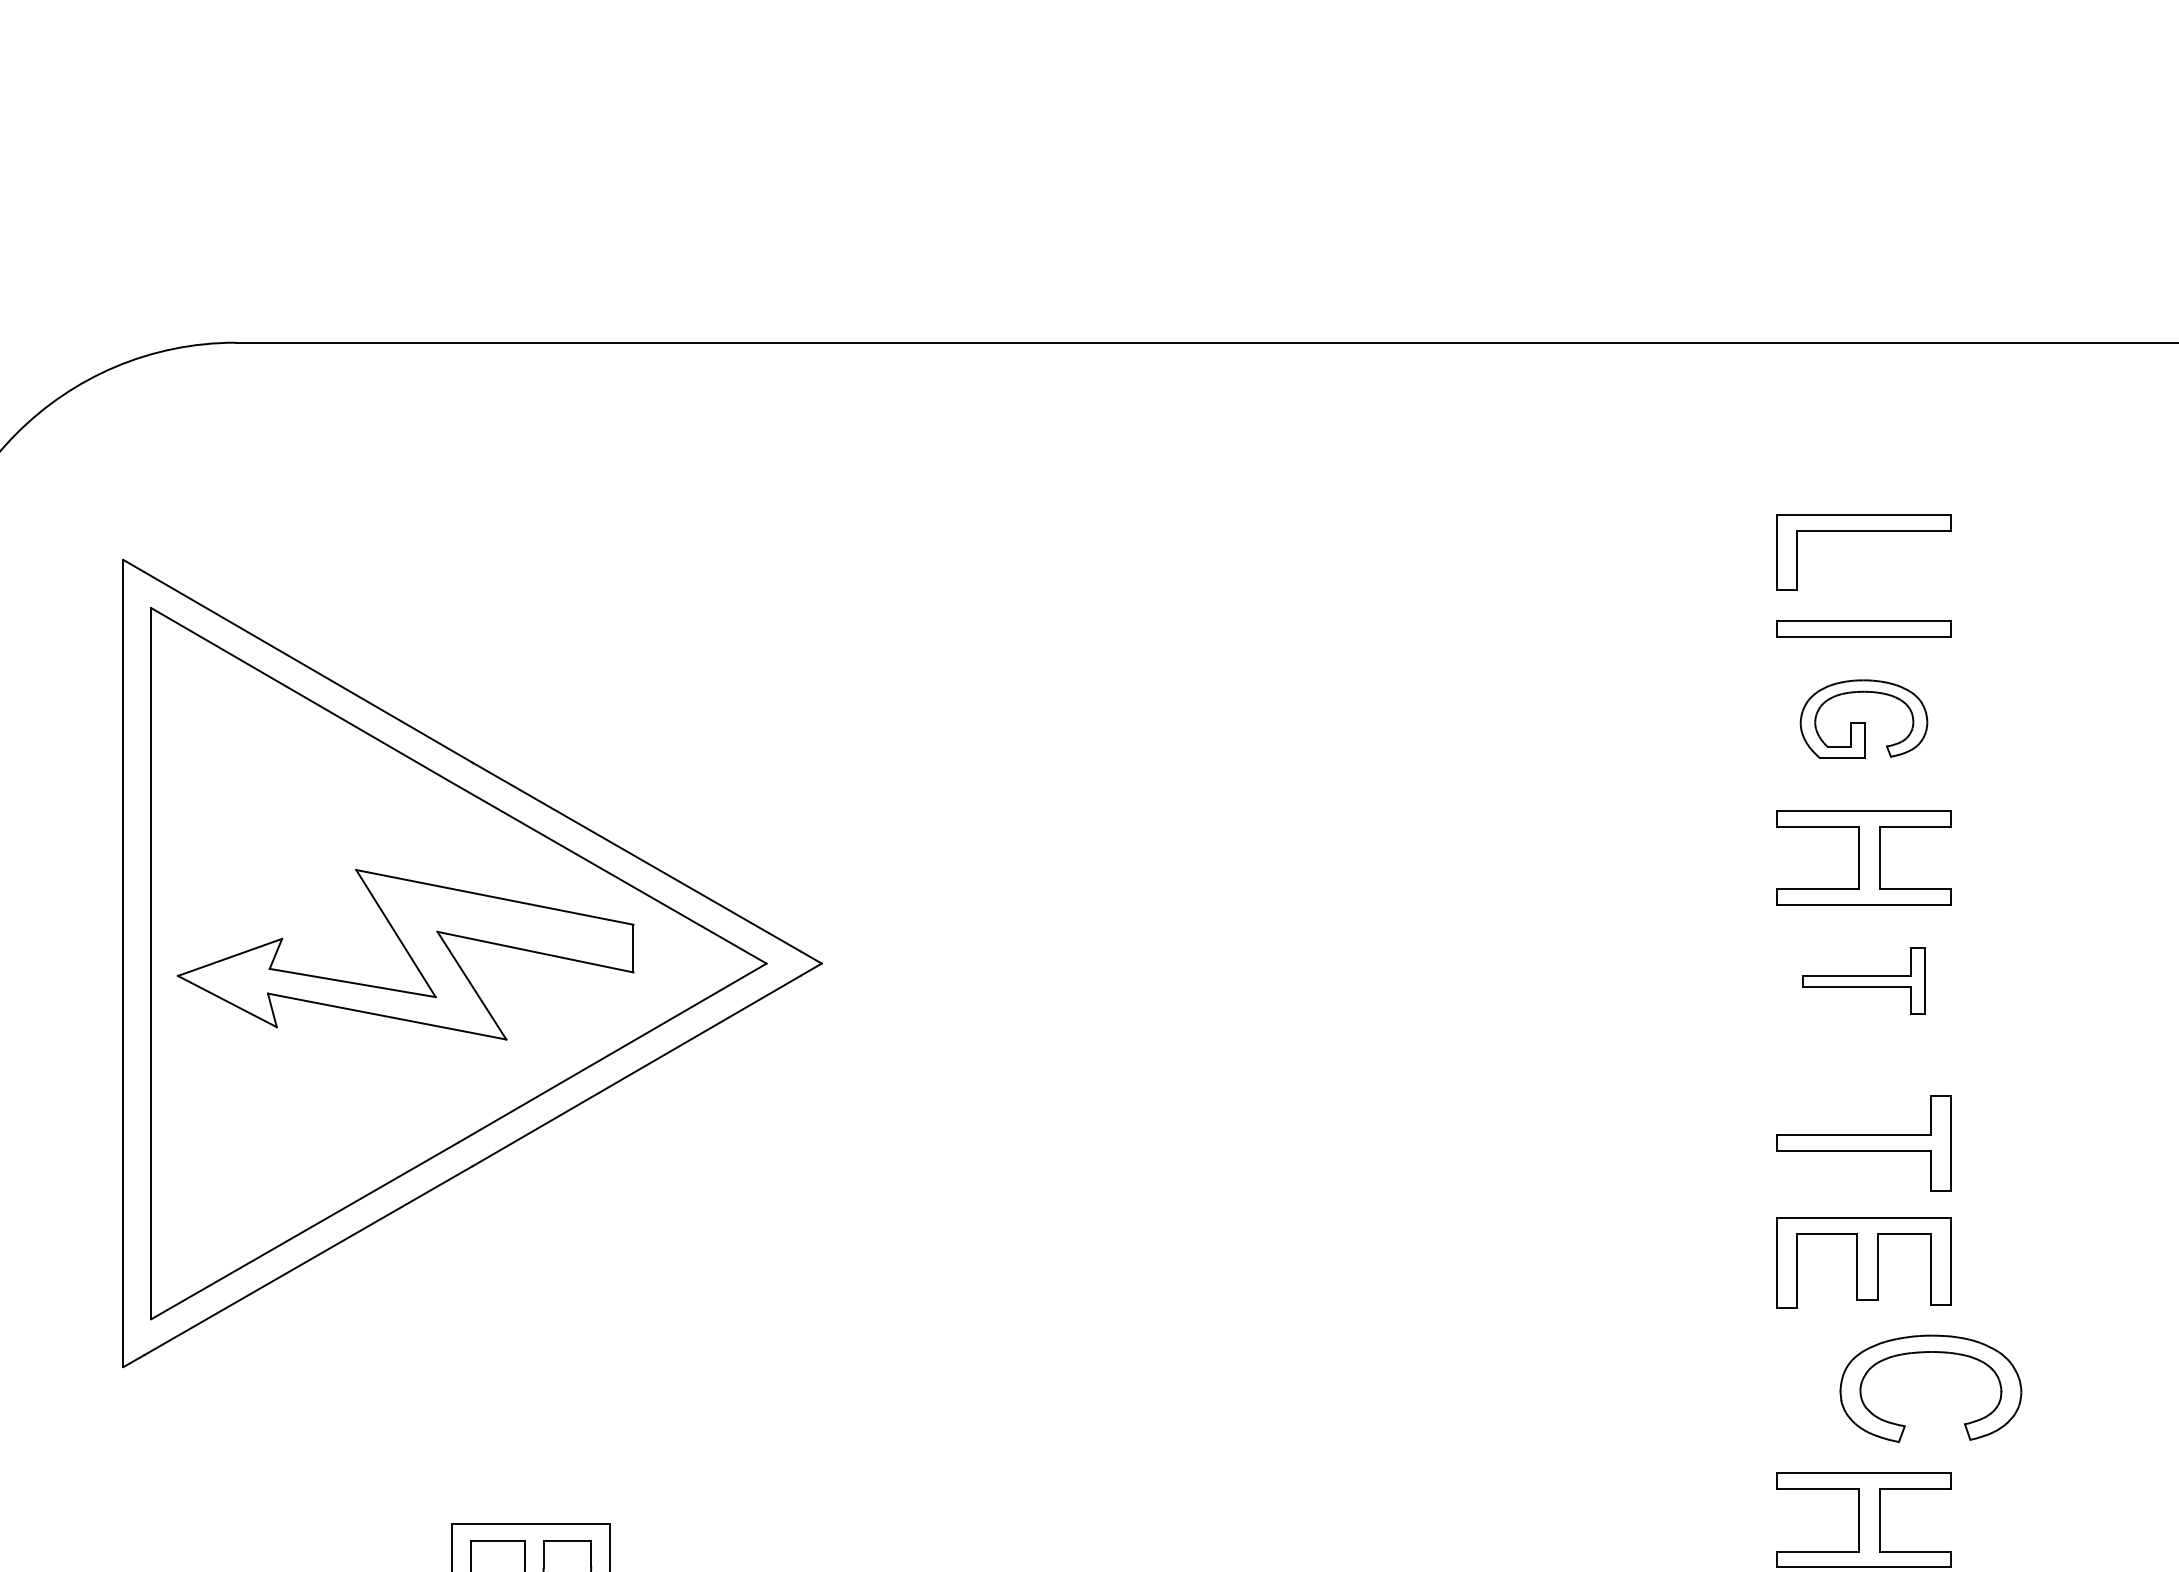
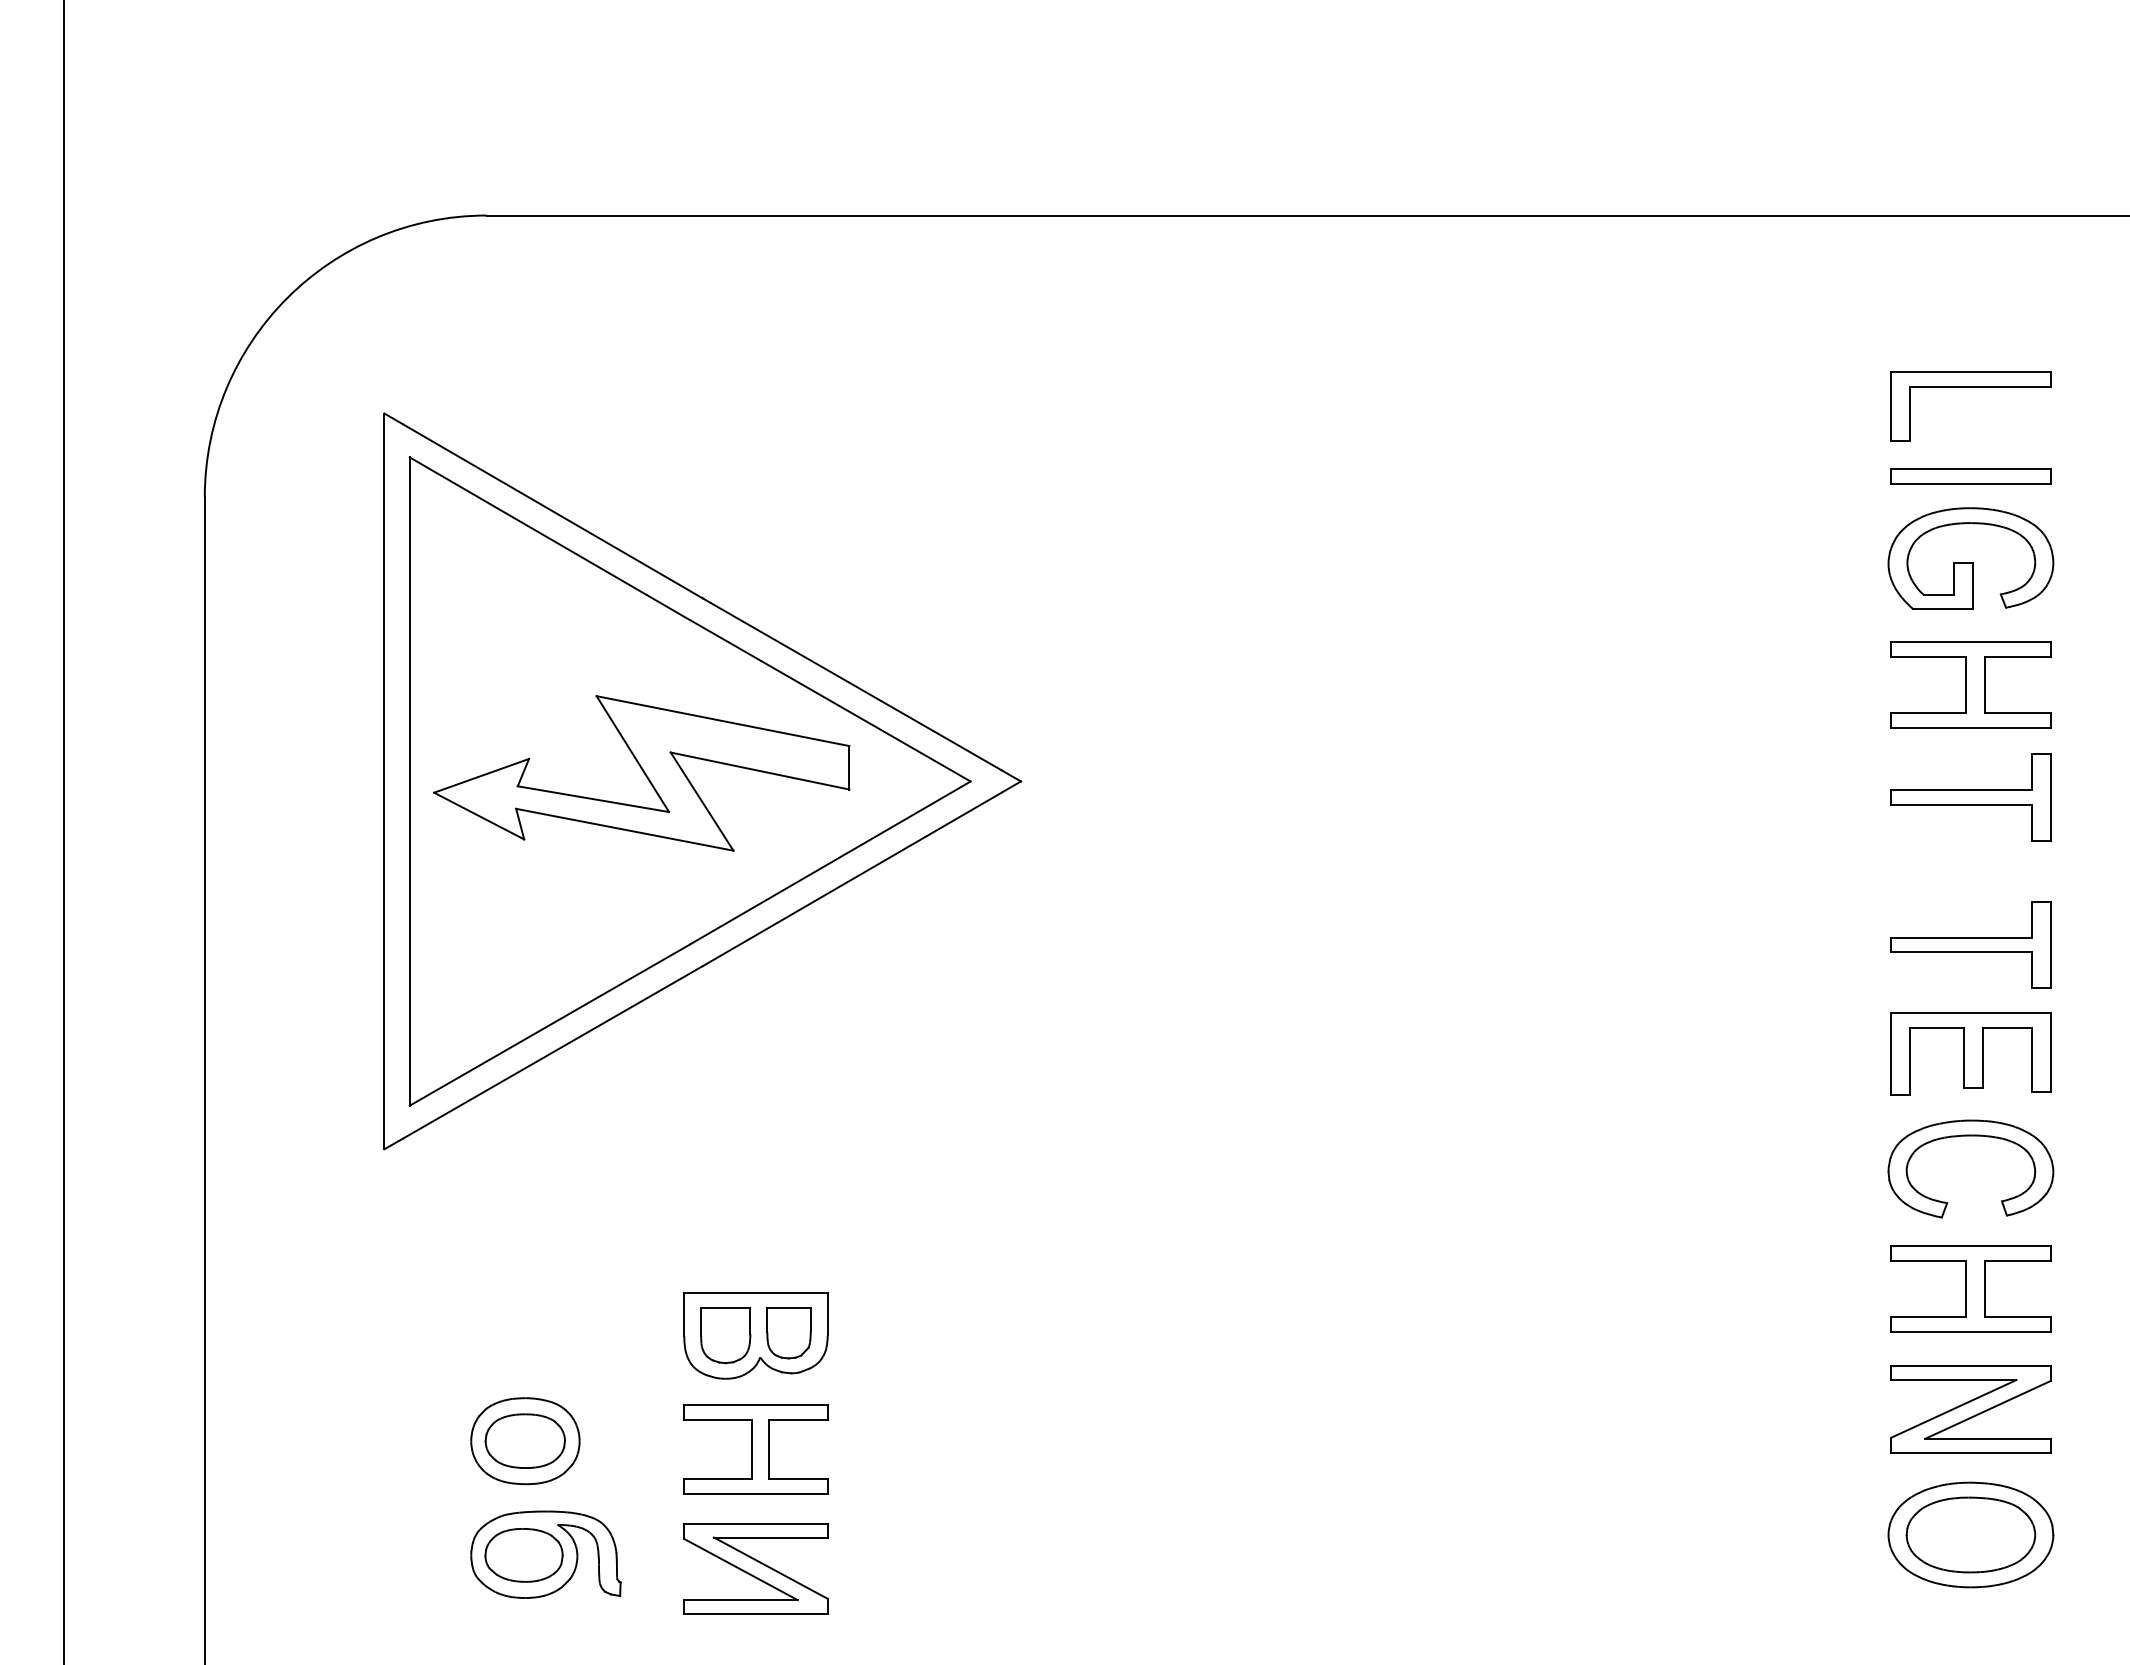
part: (1863, 718) -> (1970, 558), size x1.43
part: (1863, 981) -> (1970, 797), size x1.43
part: (1930, 1353) -> (1970, 1136), moved

